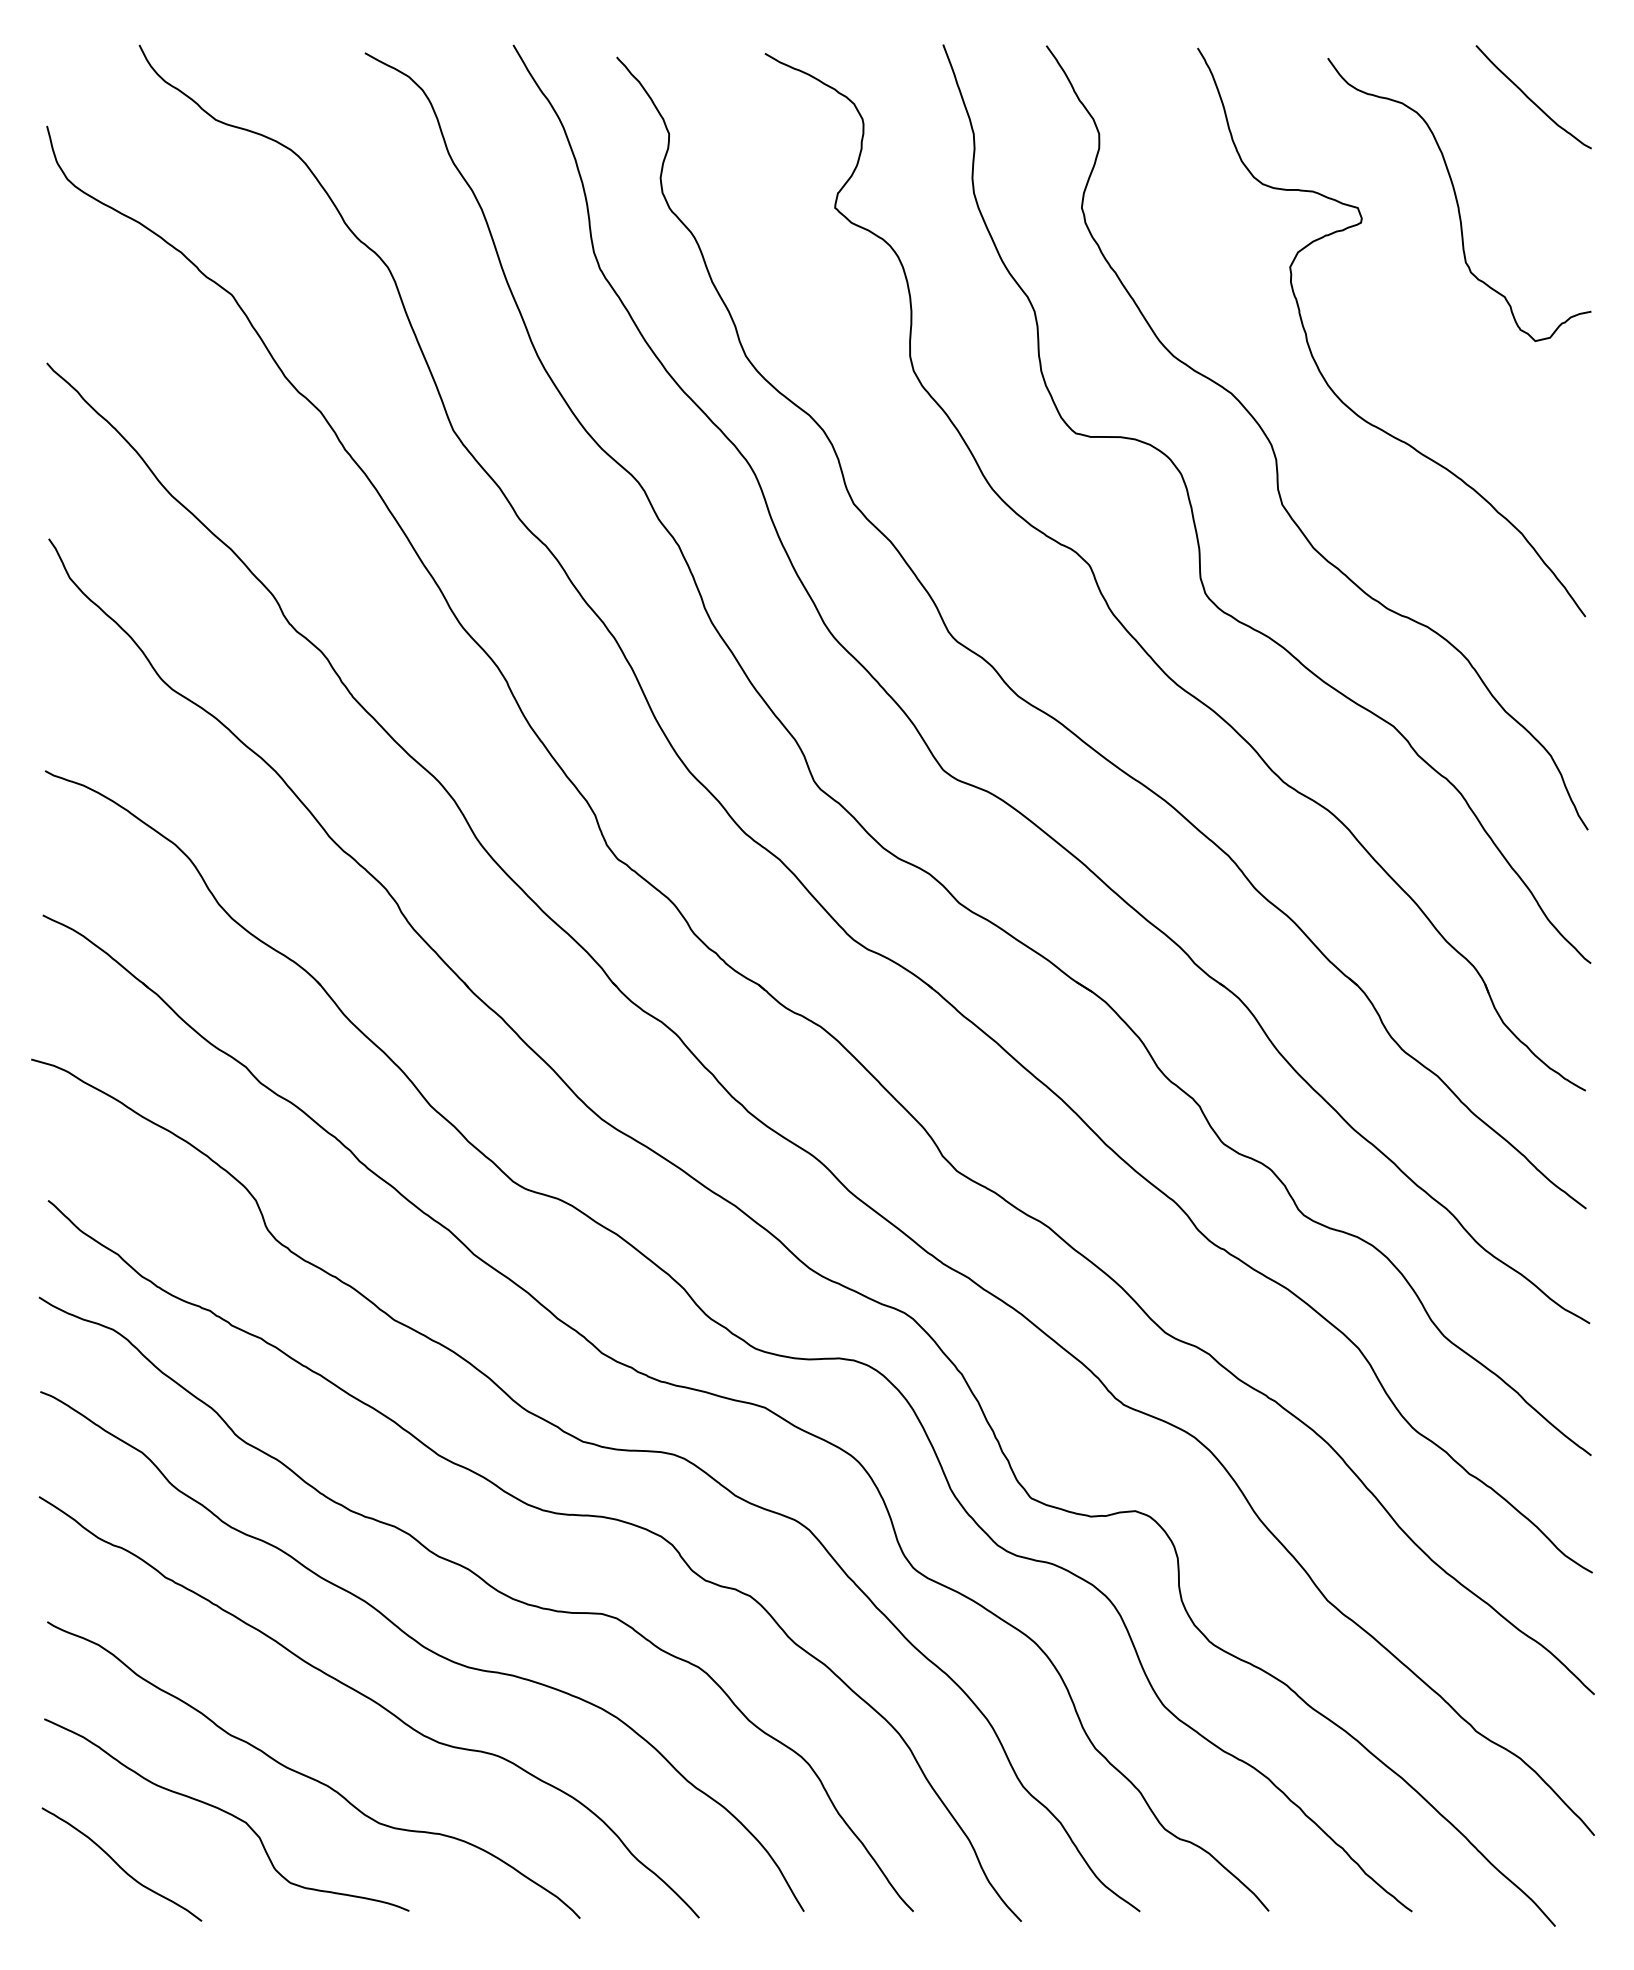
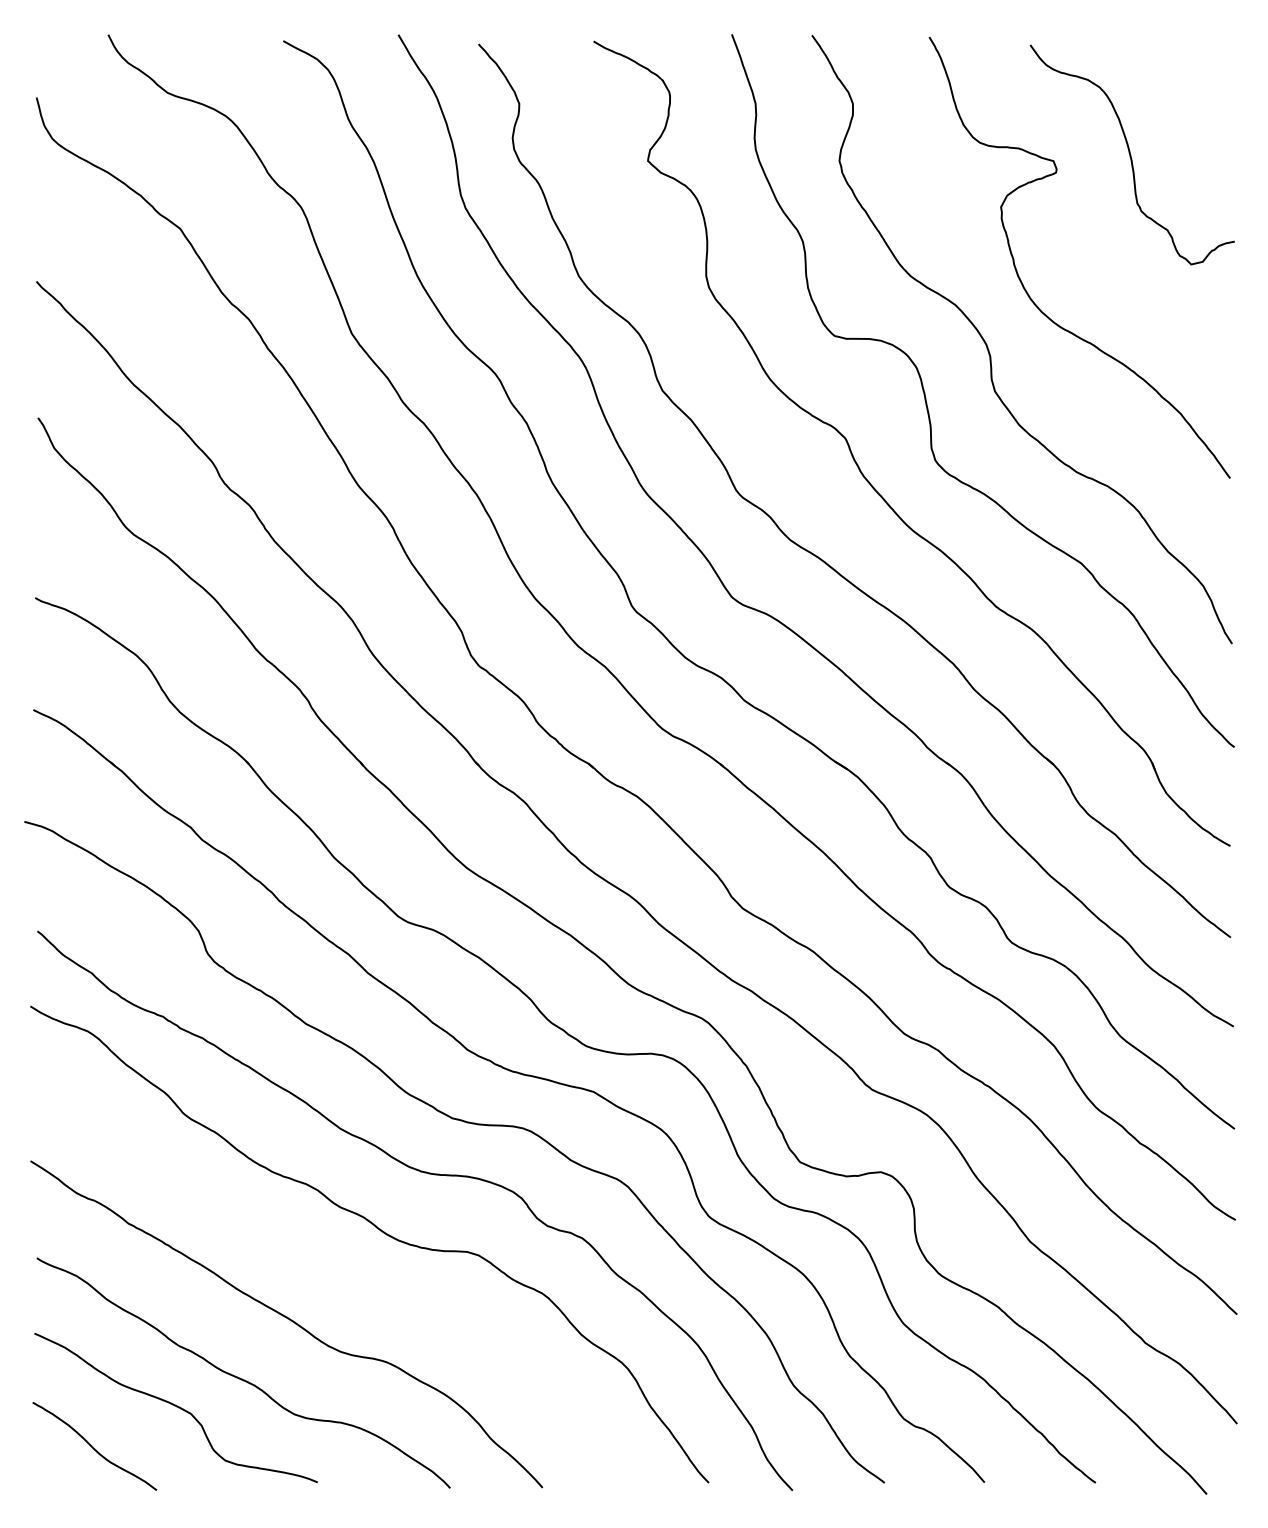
curve: (1531, 99) -> (1188, 77), removed
curve: (424, 1648) -> (329, 1278), removed

